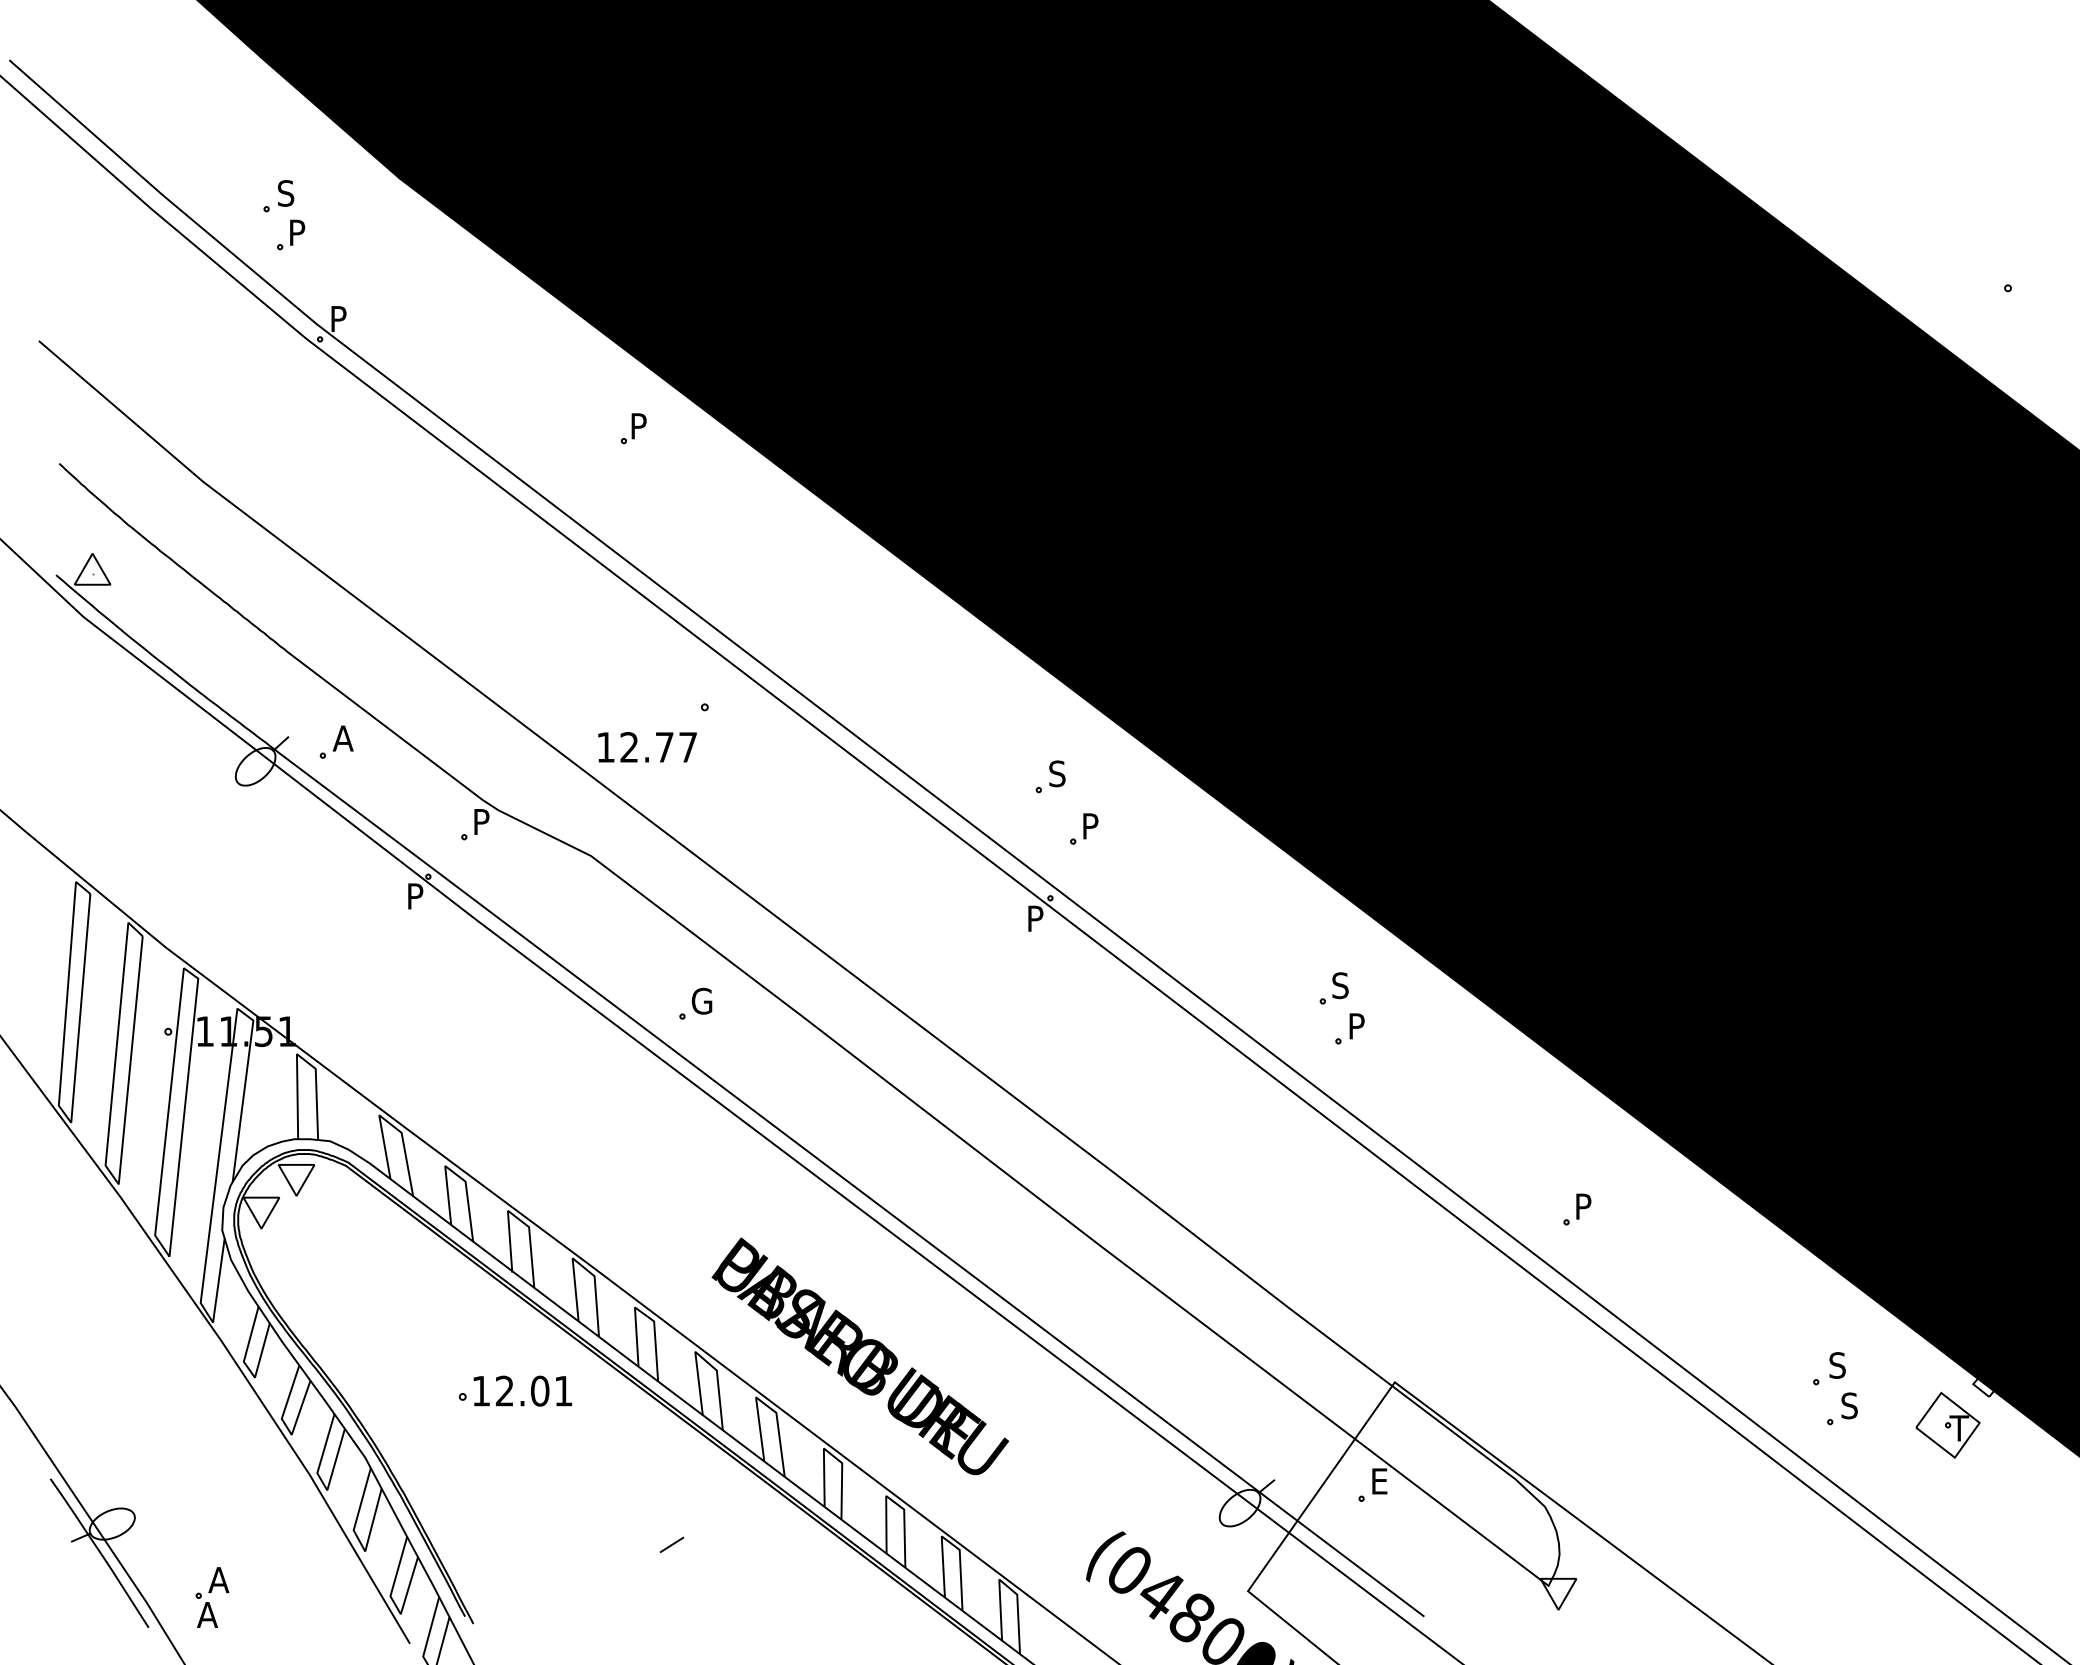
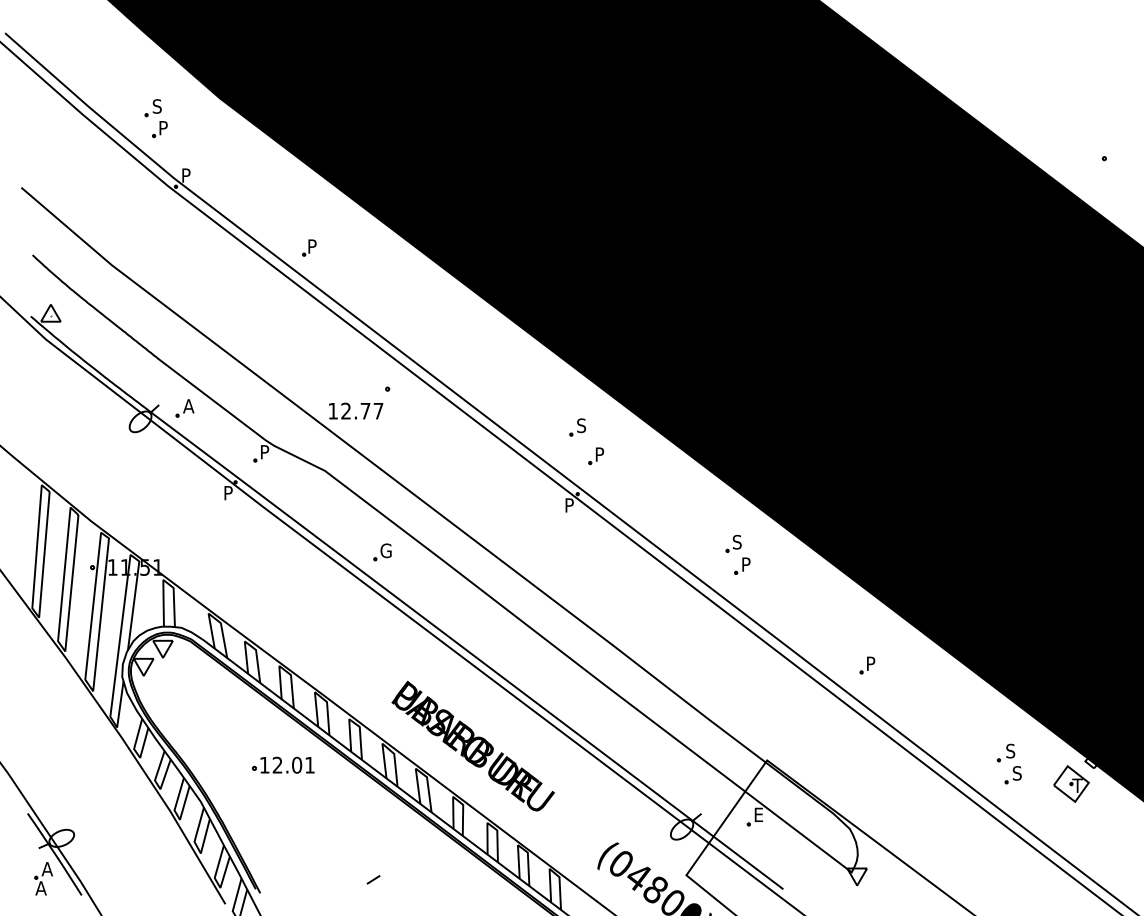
part: (633, 427) -> (309, 247), moved
line: (671, 1544) -> (373, 879), moved
part: (211, 1597) -> (43, 878), moved

